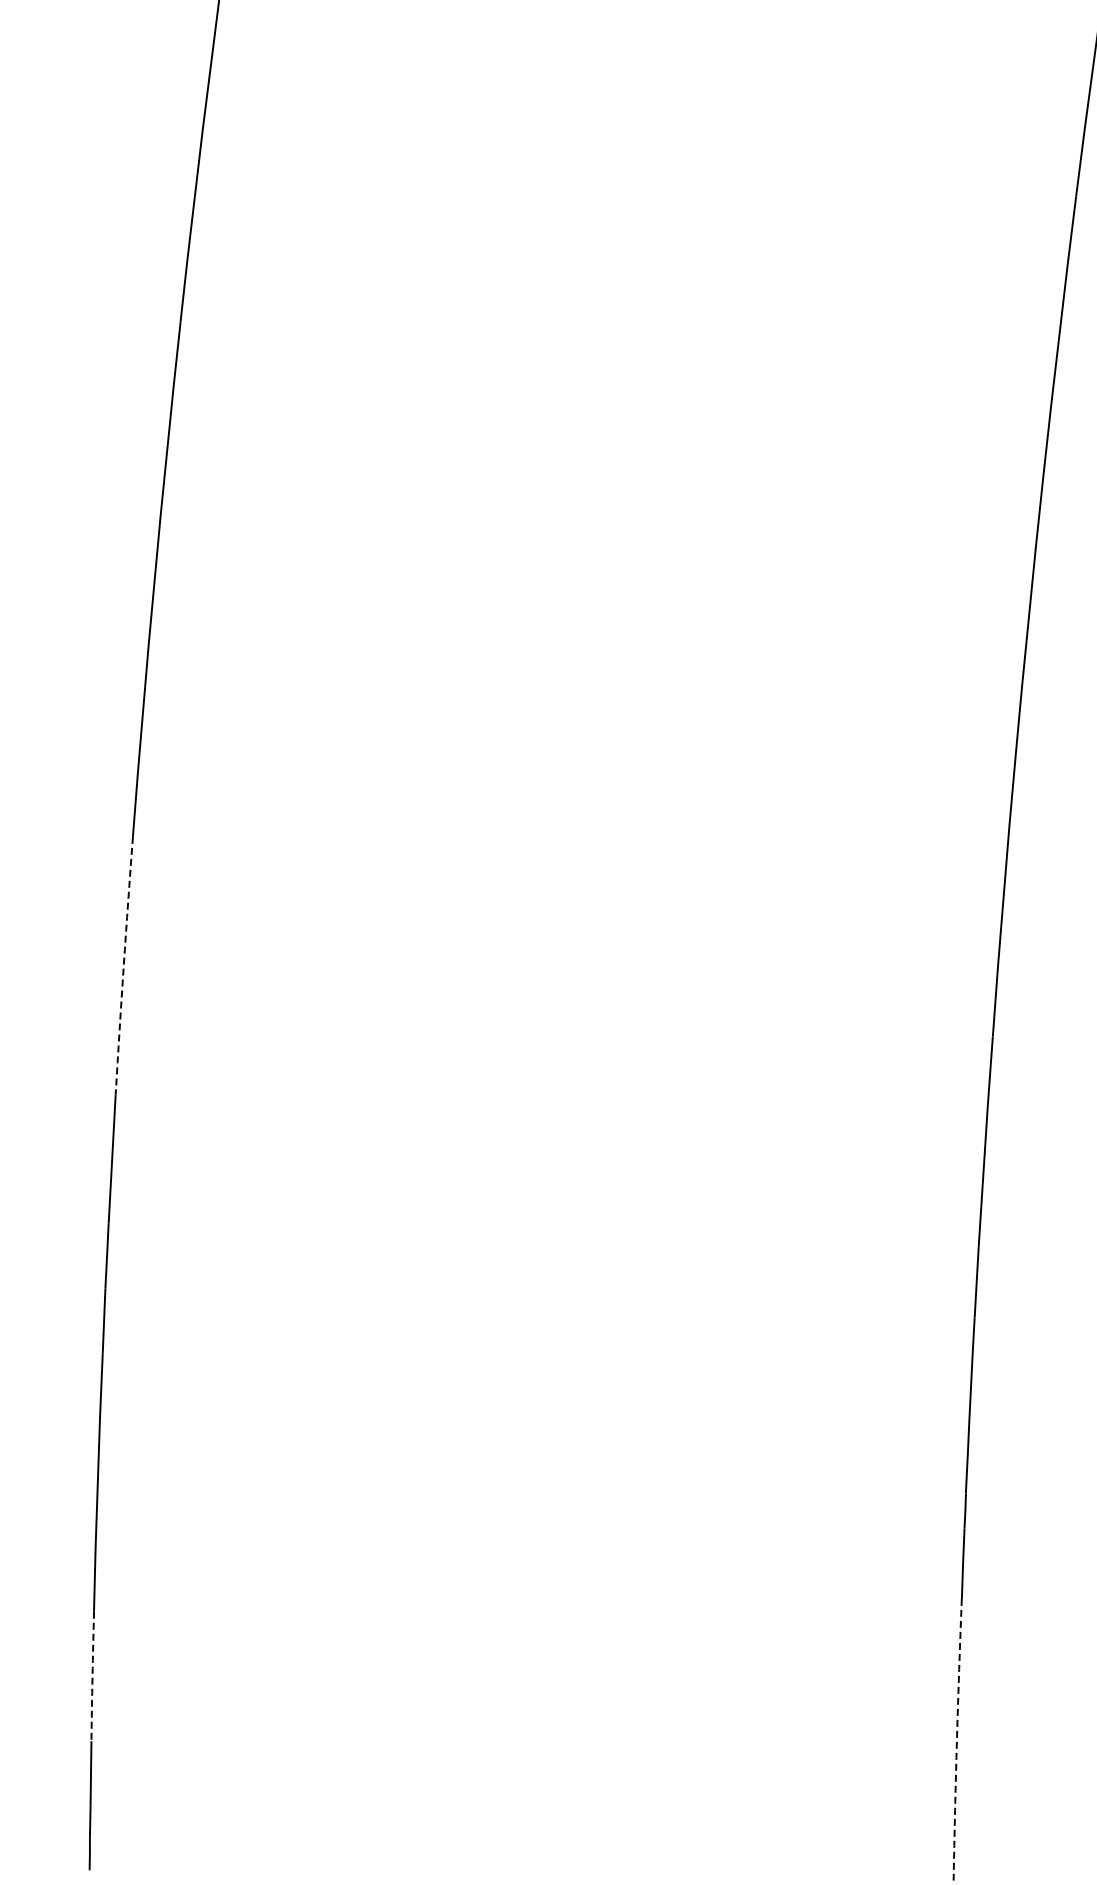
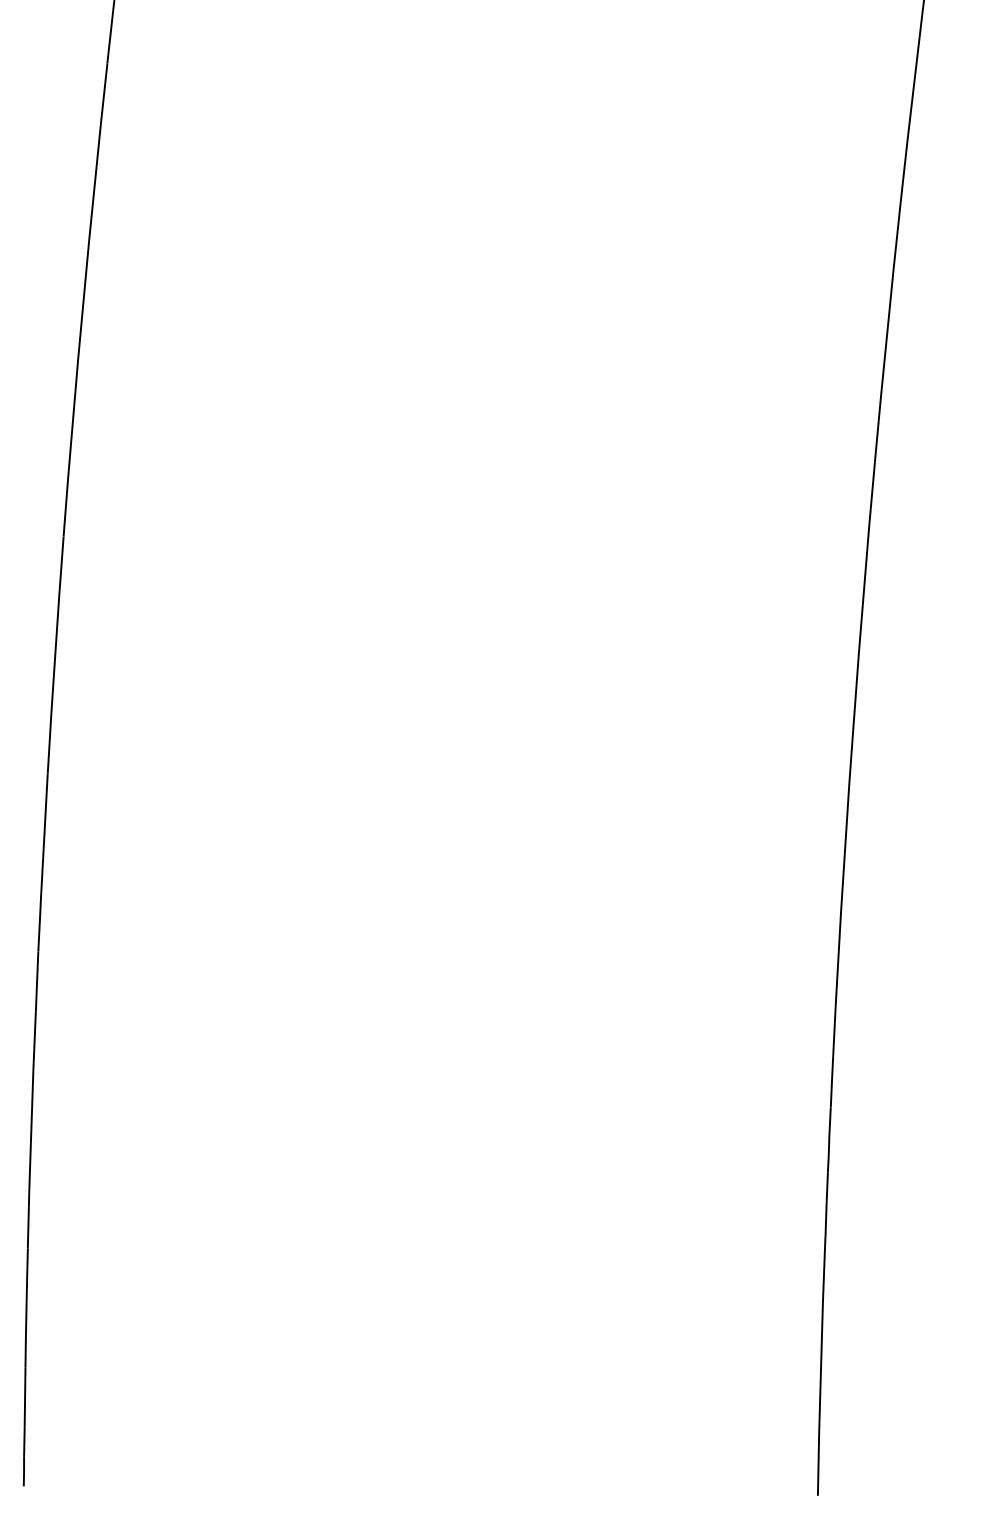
arc: (123, 965) -> (54, 654), dashed -> solid
arc: (92, 1676) -> (26, 1308), dashed -> solid
arc: (956, 1739) -> (820, 1366), dashed -> solid

